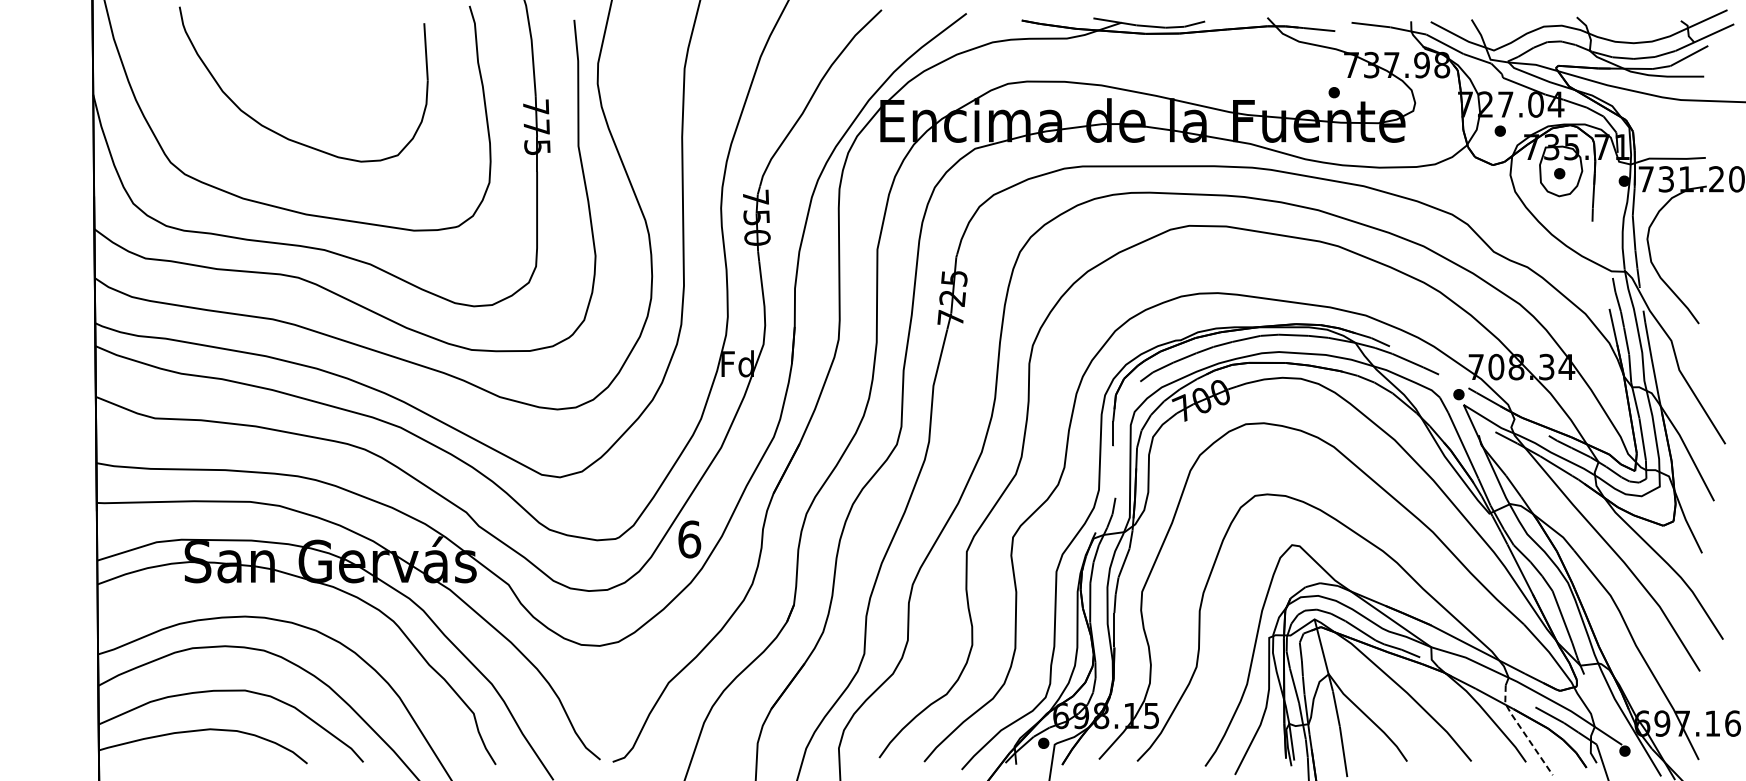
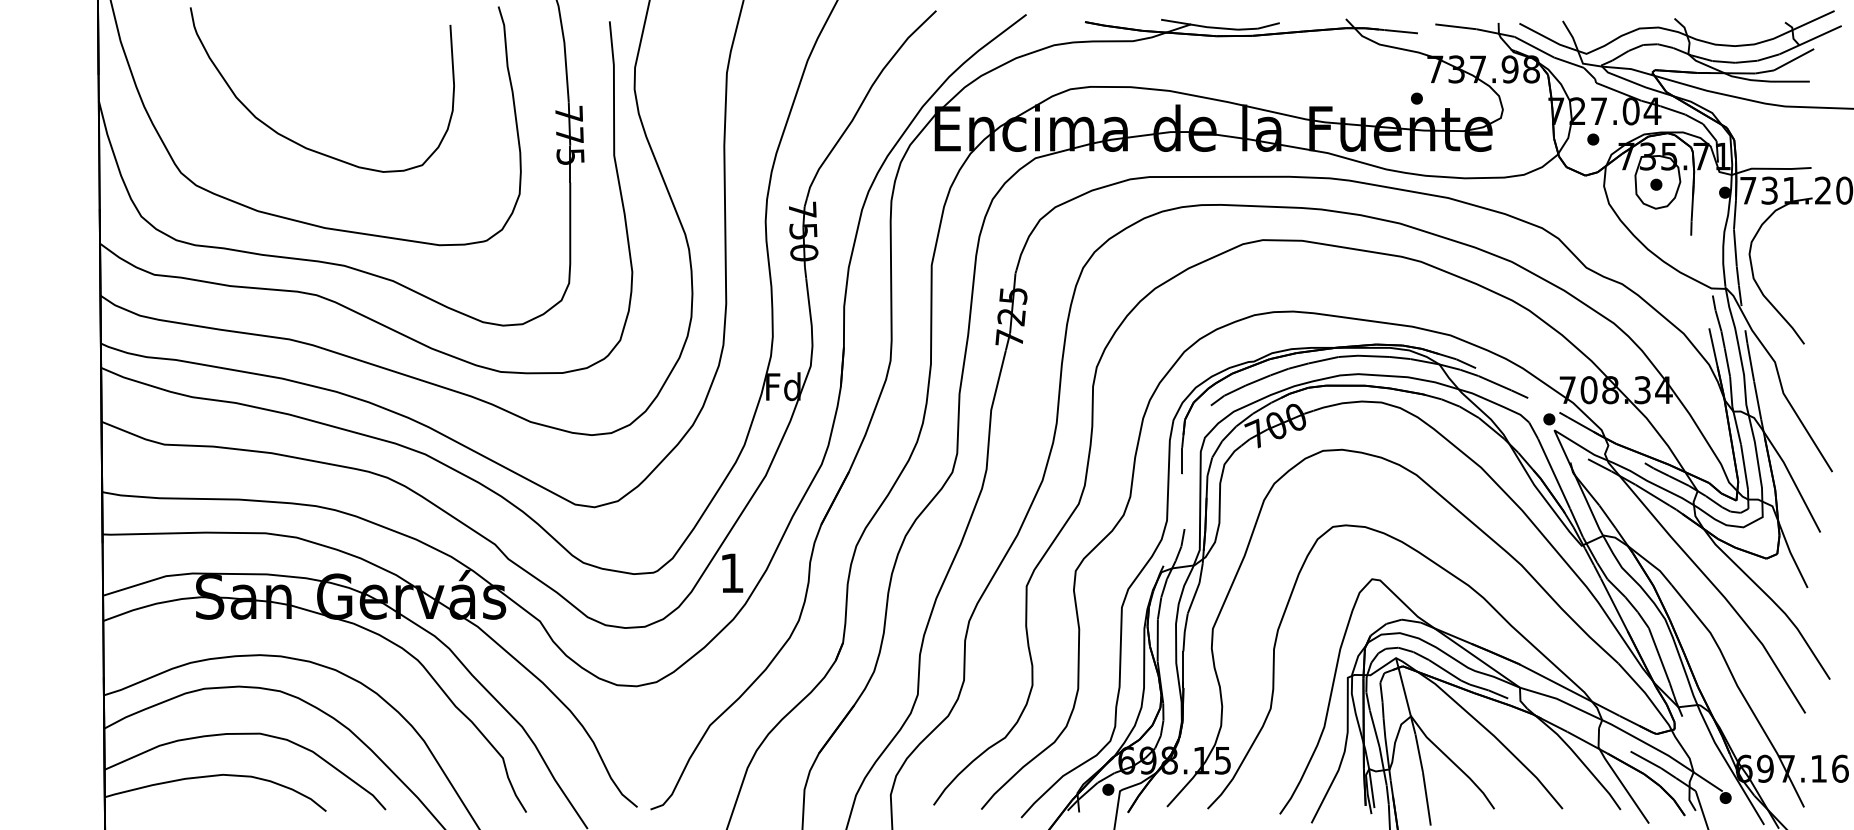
text: (689, 539) -> (732, 573), 6 -> 1
line: (1523, 730) -> (1617, 776), dashed -> solid

